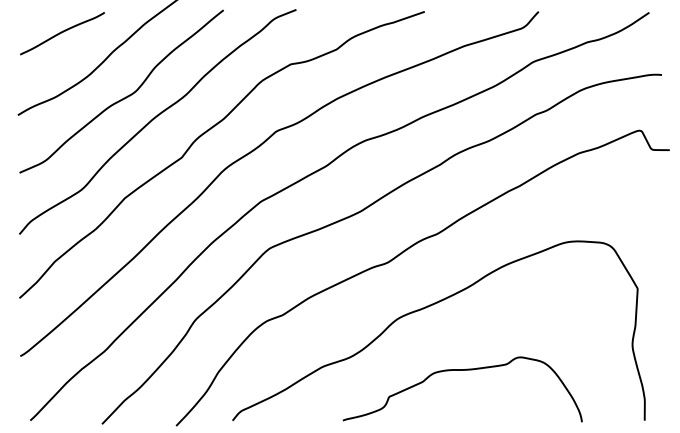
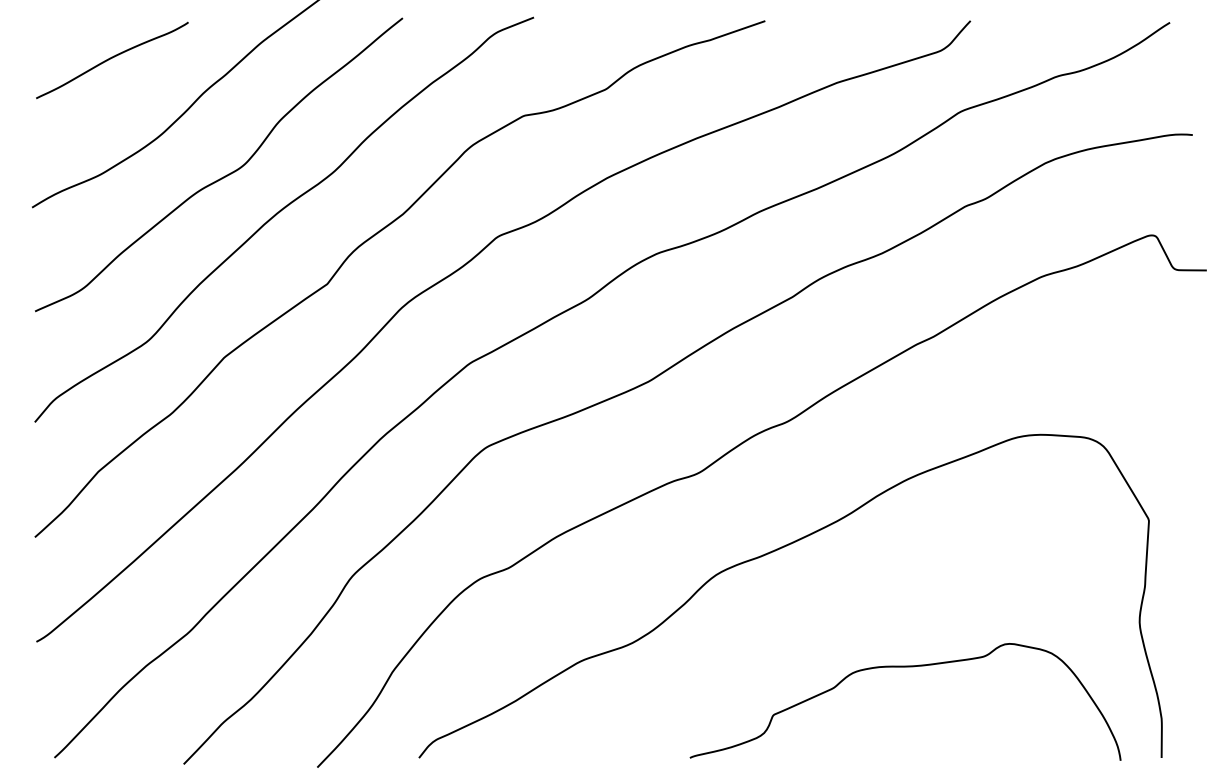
curve: (462, 370) -> (905, 667), moved

